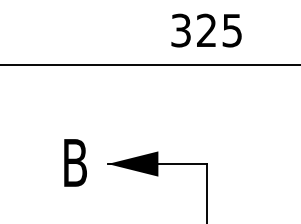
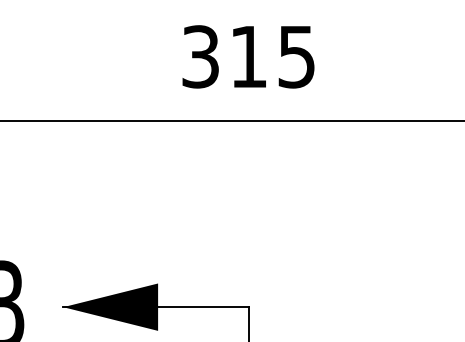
text: (206, 29) -> (248, 54), 325 -> 315

